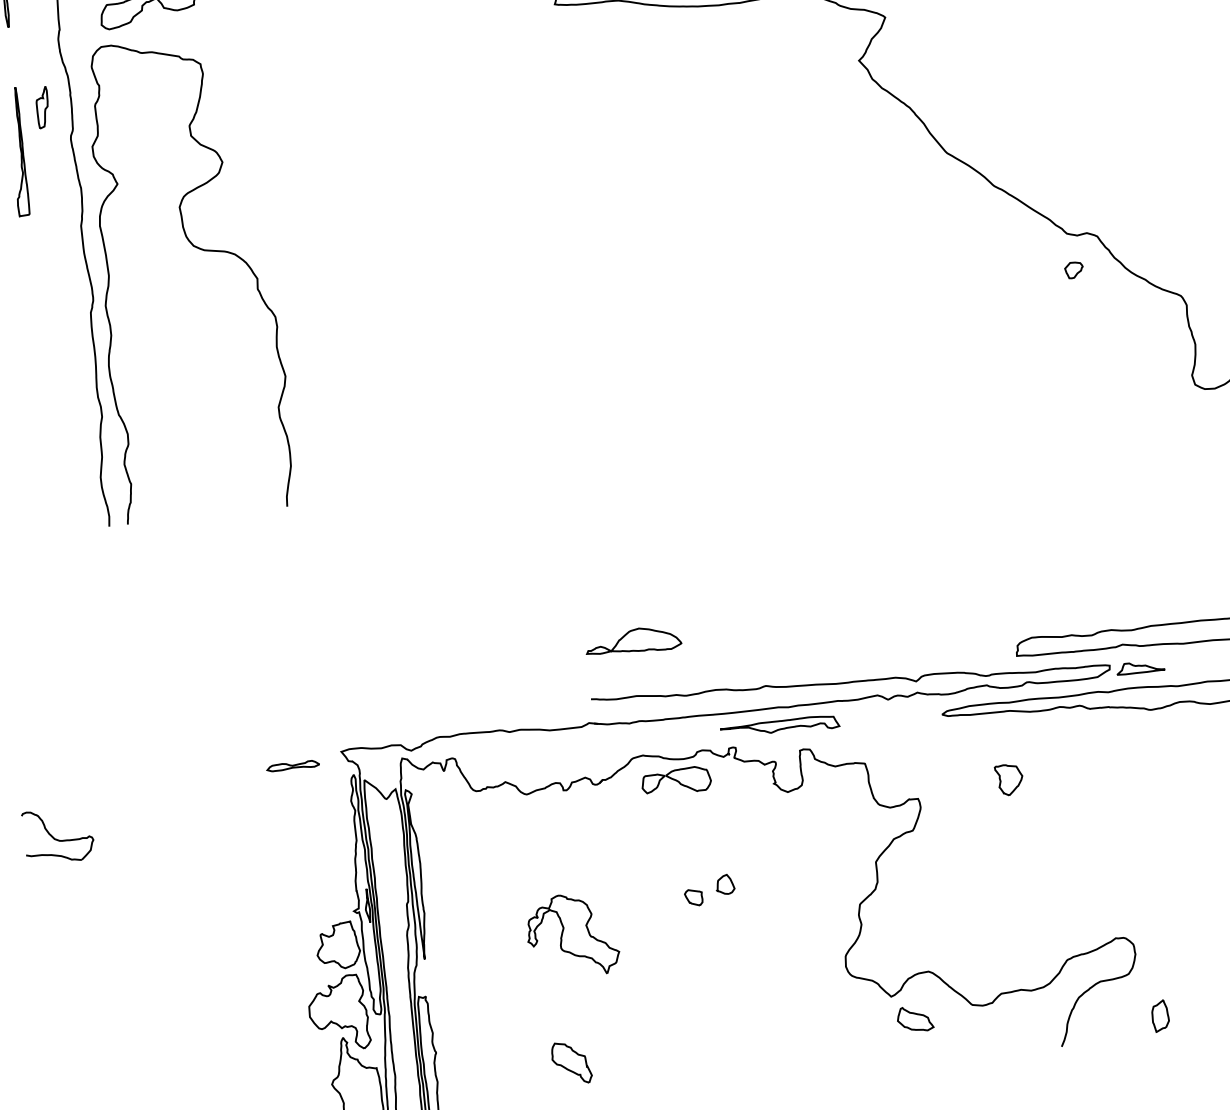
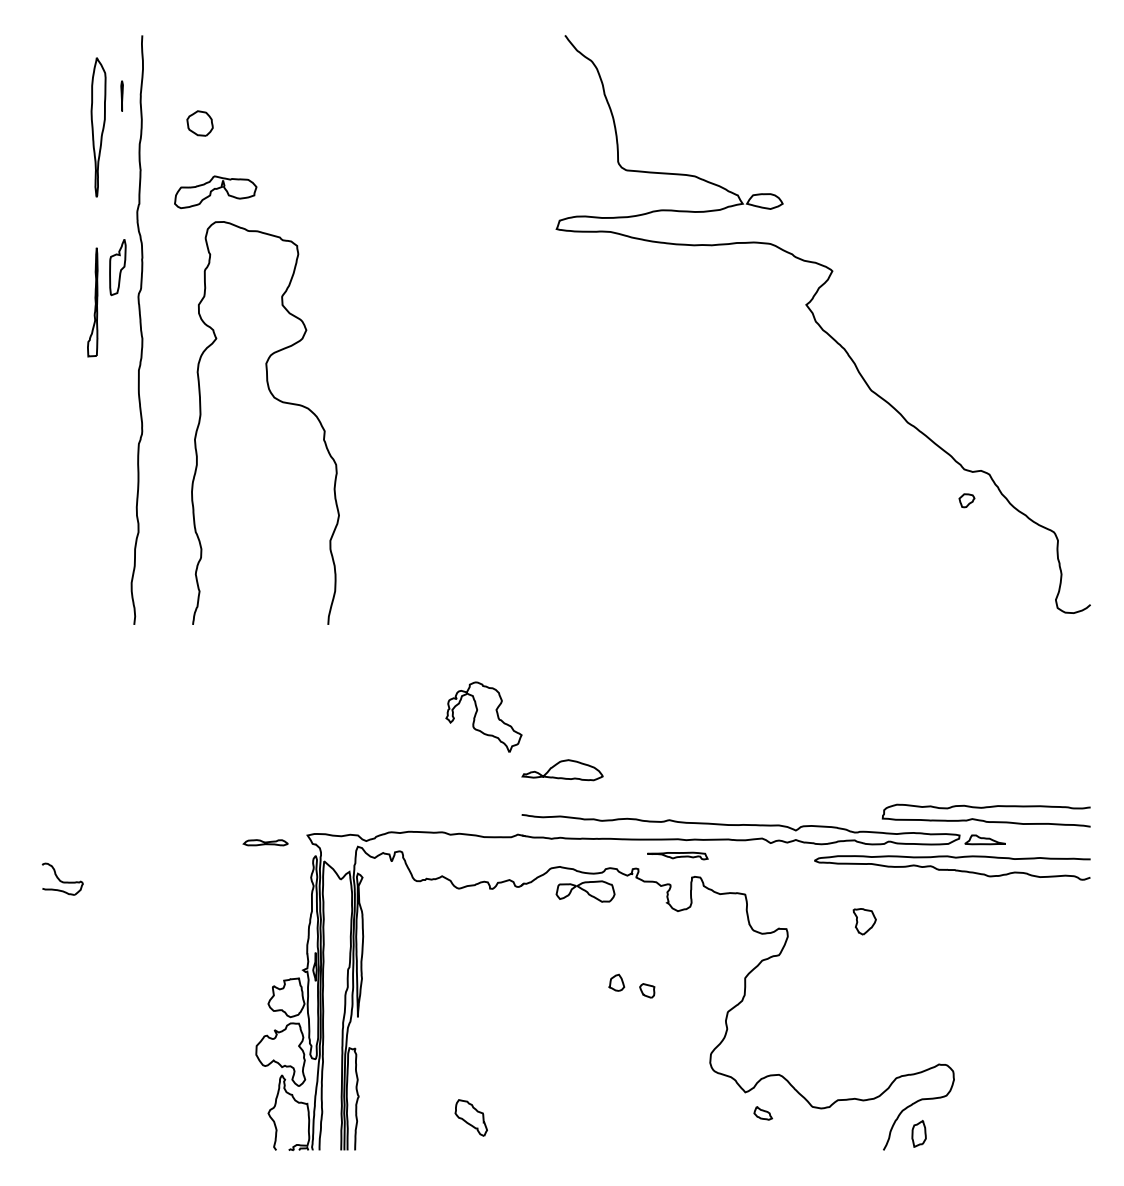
part: (42, 107) -> (117, 267), size x1.6
curve: (199, 249) -> (278, 401), moved
part: (779, 726) -> (677, 855), size x0.6
part: (58, 836) -> (62, 879), size x0.7
part: (694, 897) -> (647, 990), moved
part: (571, 934) -> (483, 716), moved
part: (1159, 1015) -> (918, 1133), moved
part: (914, 1019) -> (762, 1113), size x0.6

